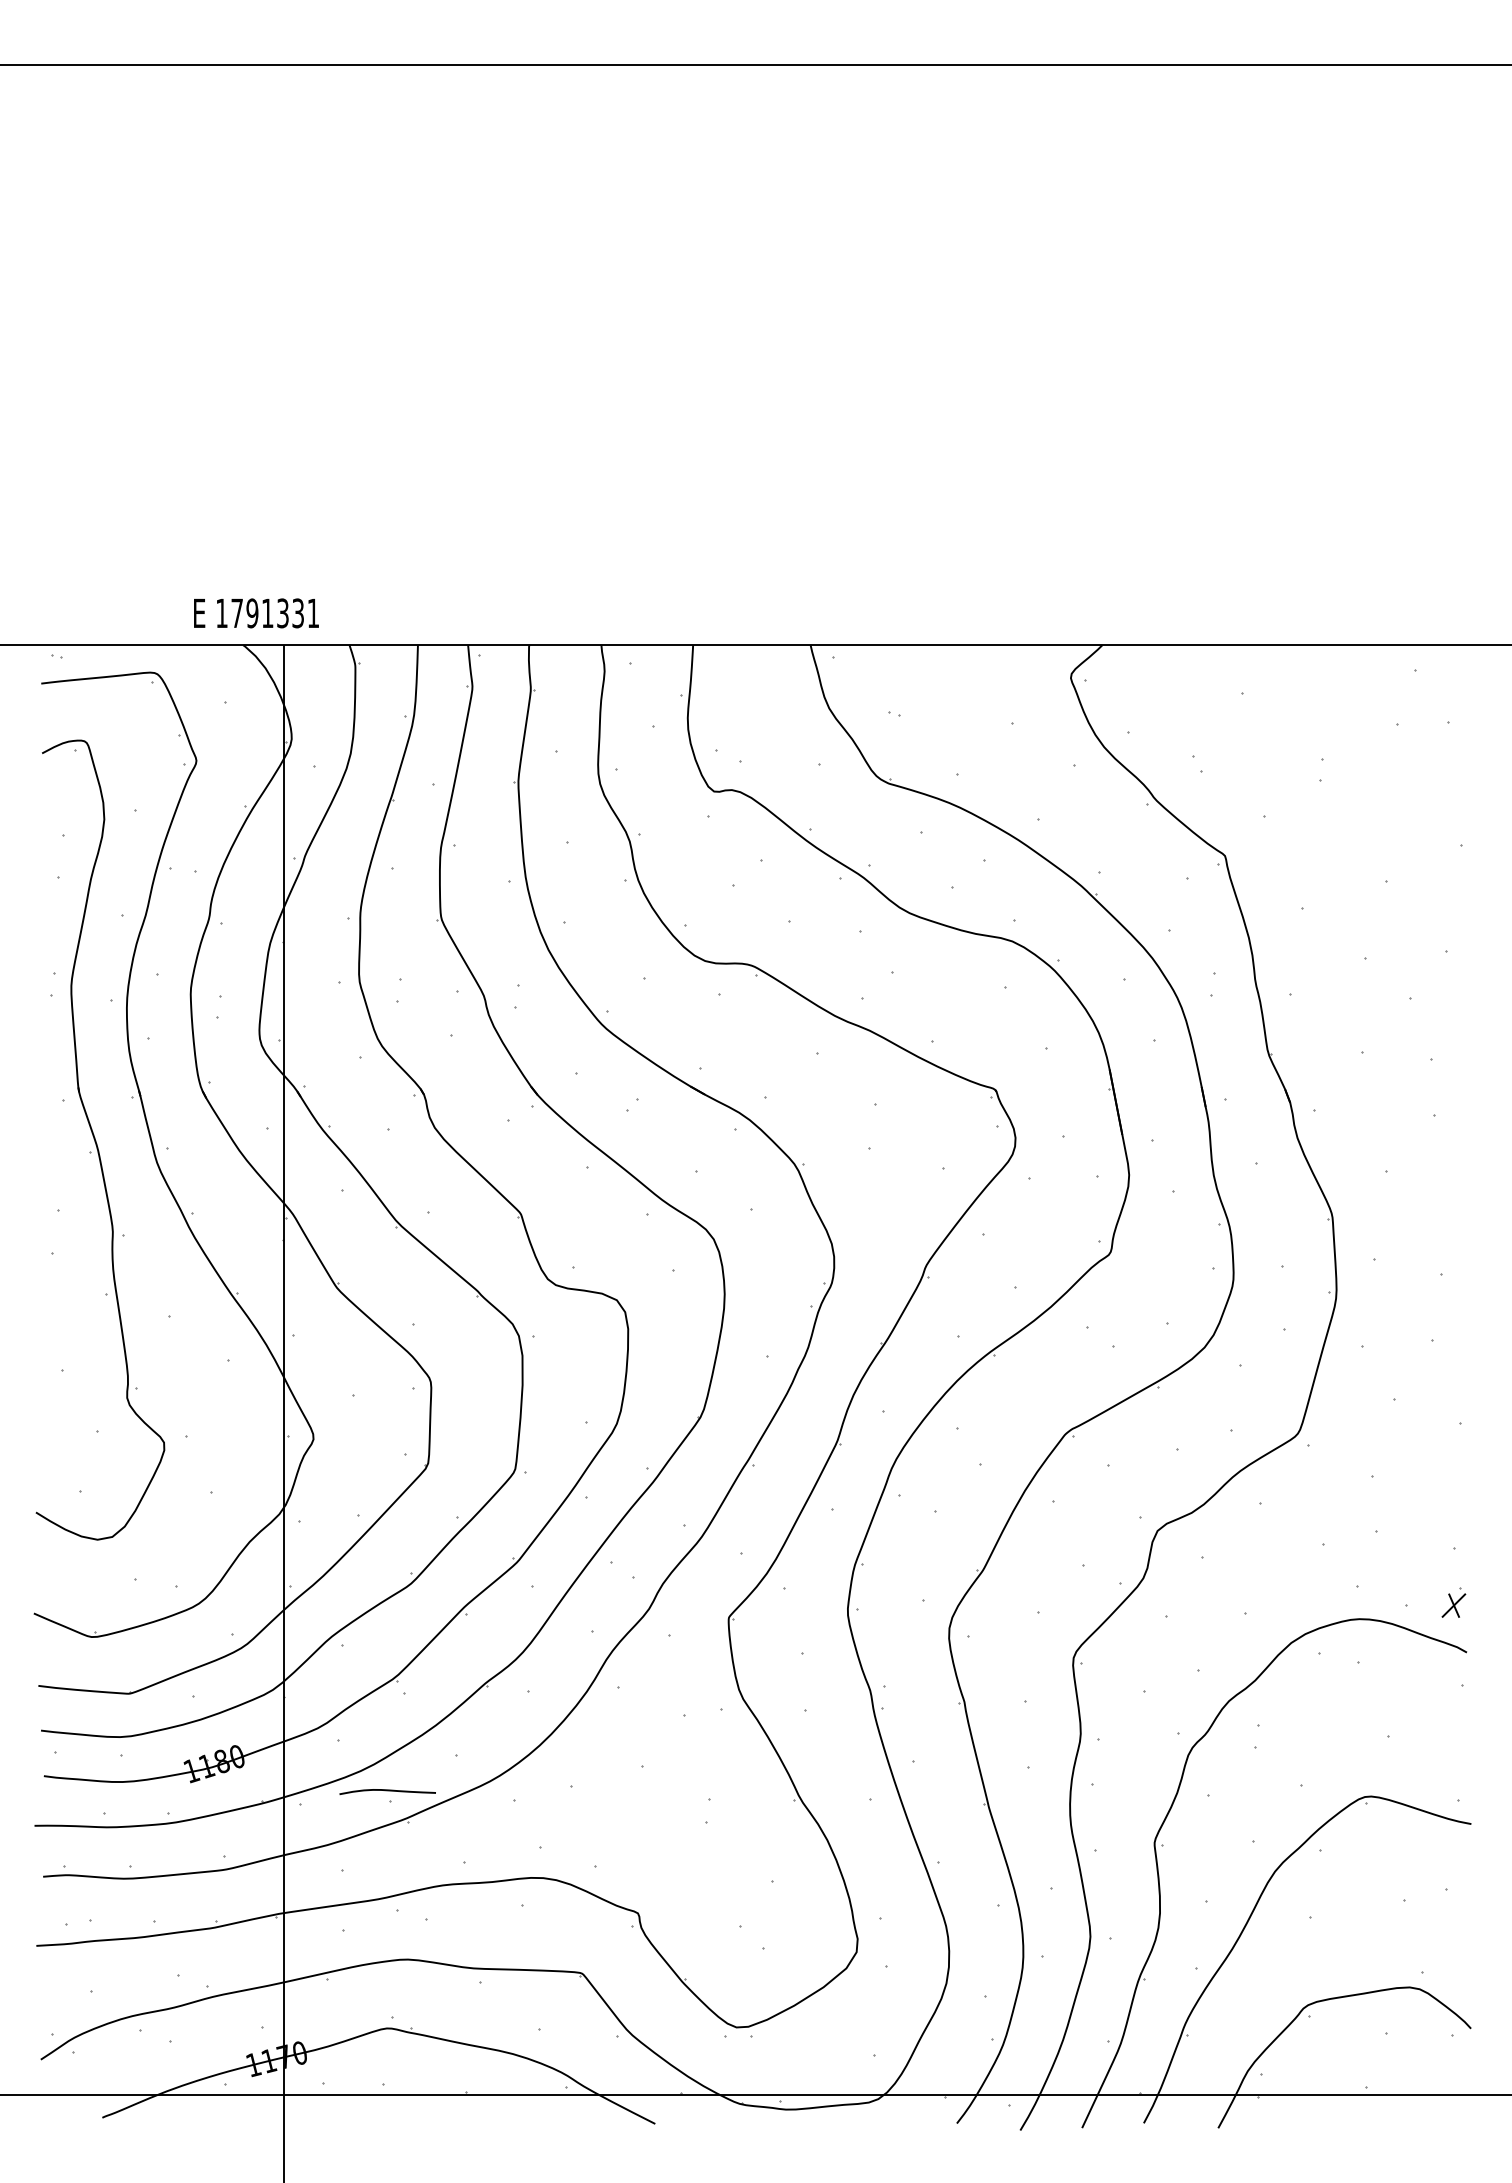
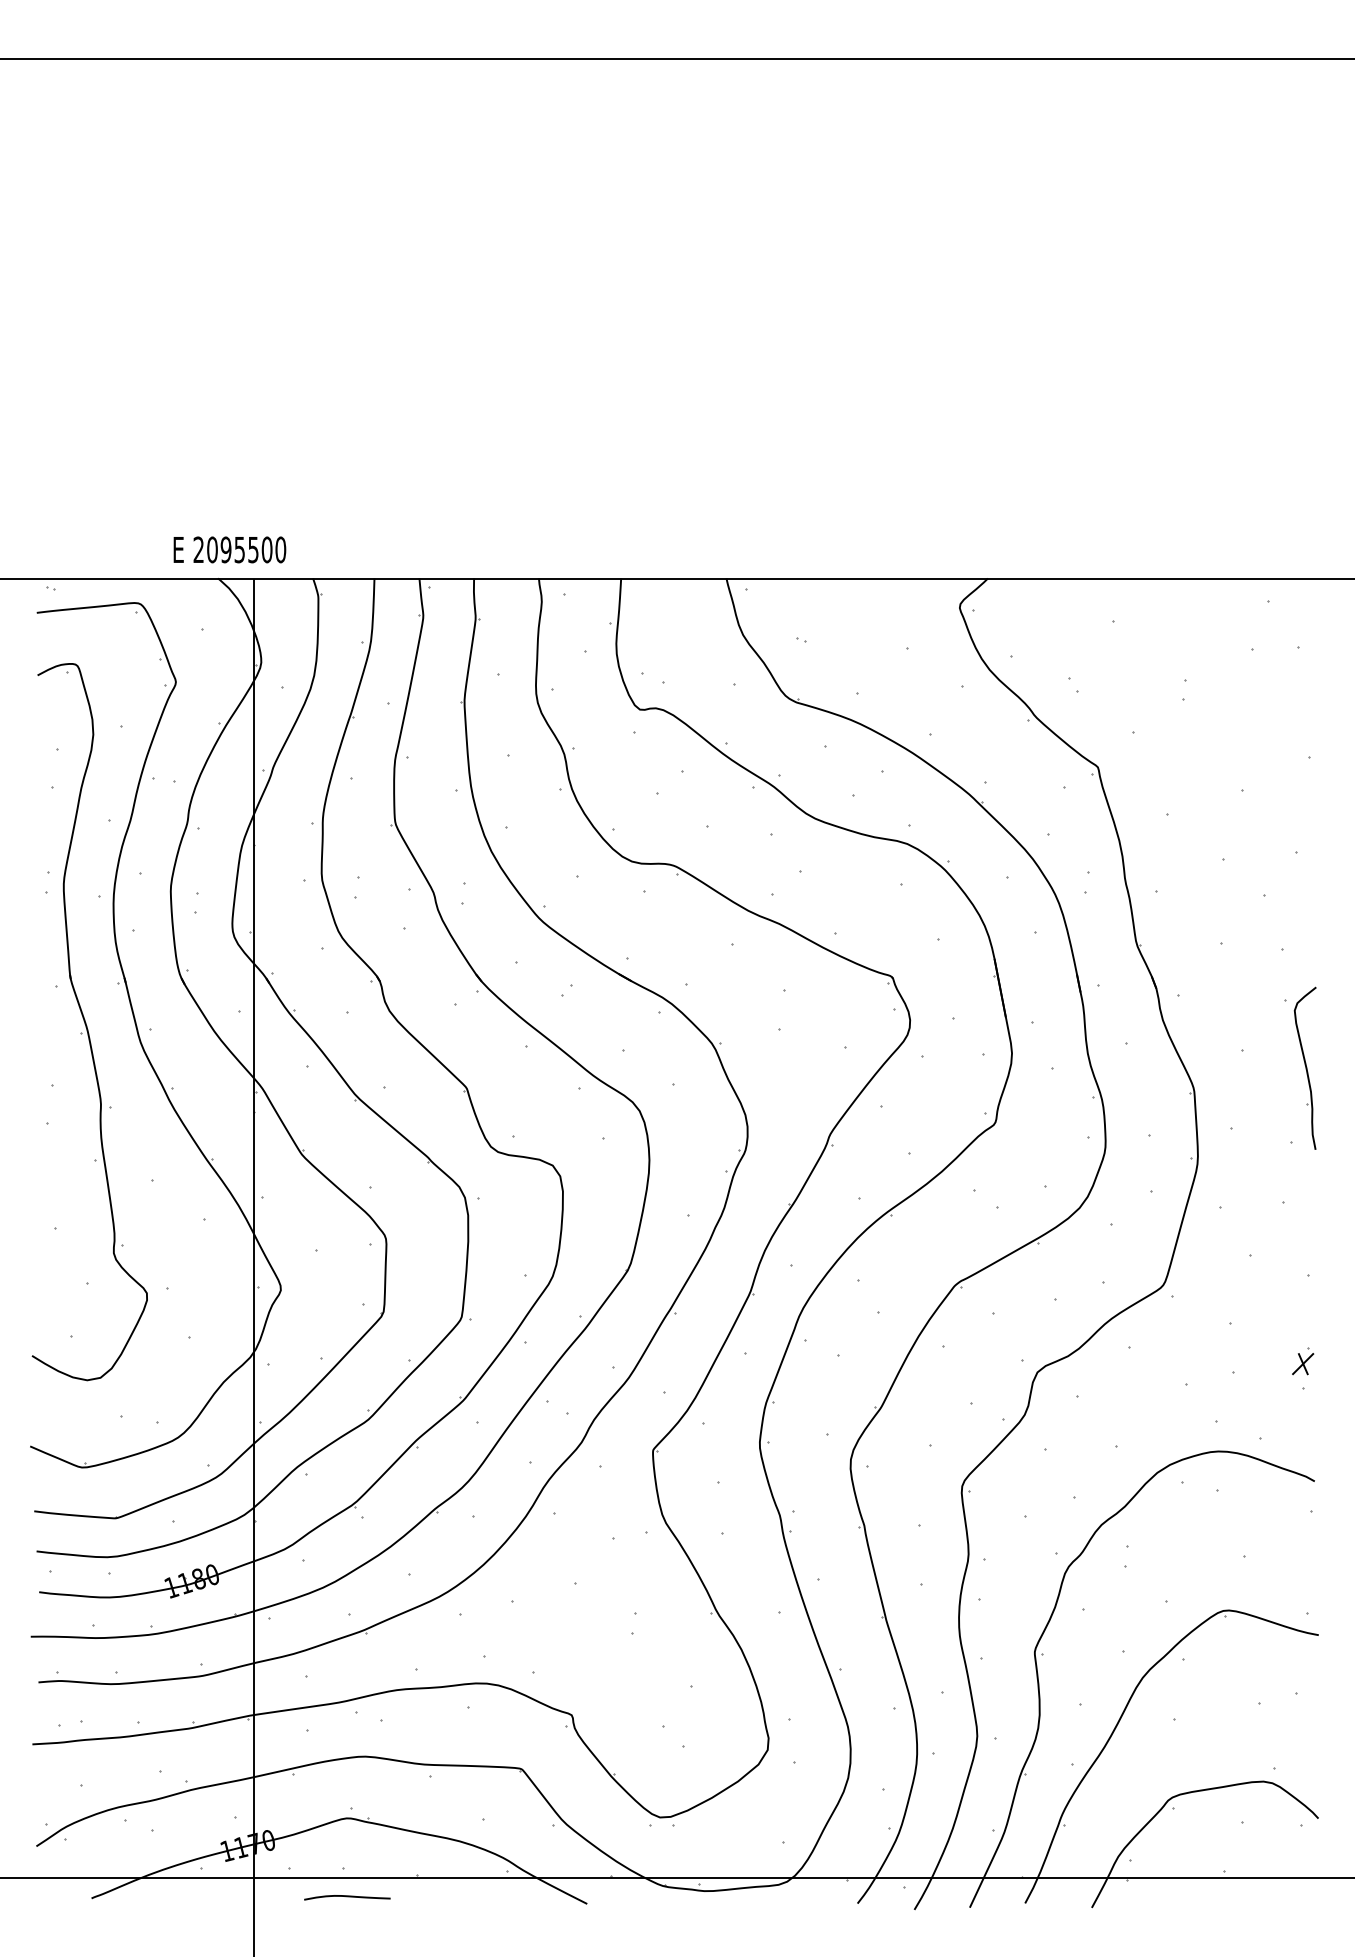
text: (267, 613) -> (239, 550), 1791331 -> 2095500
part: (1455, 1191) -> (1304, 1068), added
part: (1453, 1602) -> (1302, 1361), moved
curve: (387, 1791) -> (347, 1897), moved

